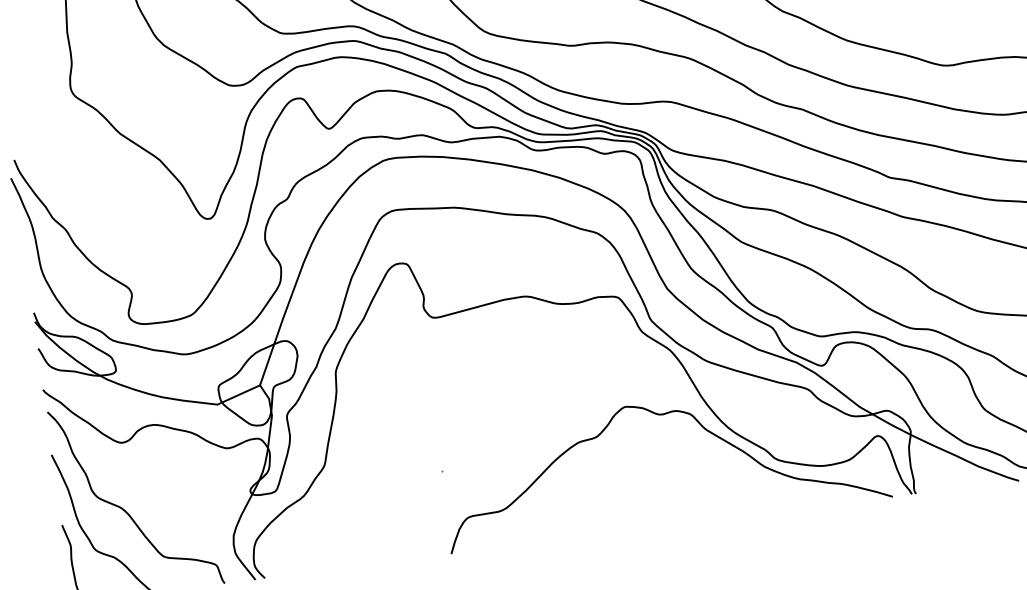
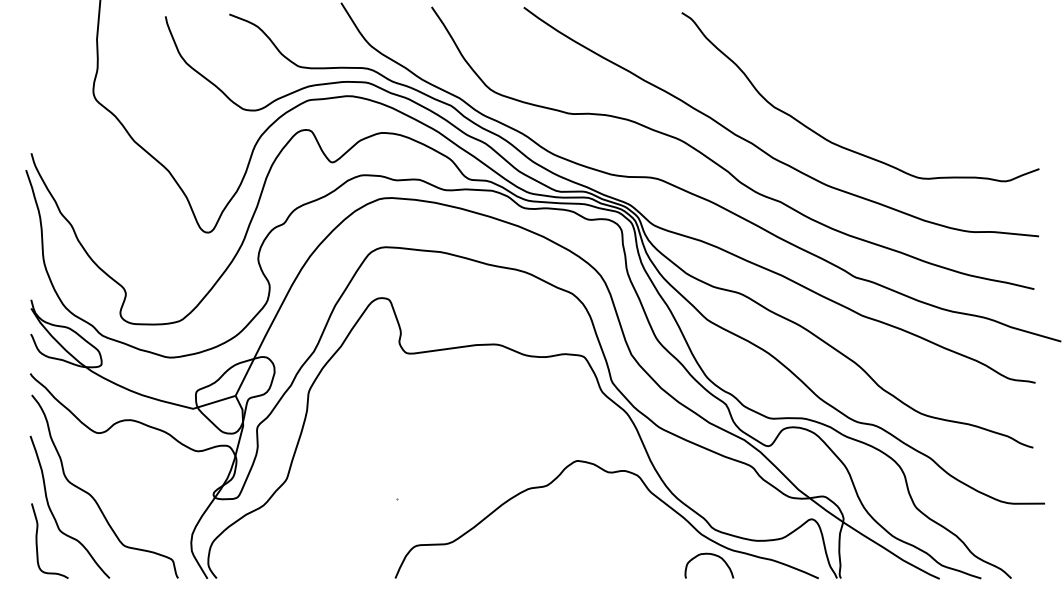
curve: (777, 487) -> (711, 555), added

